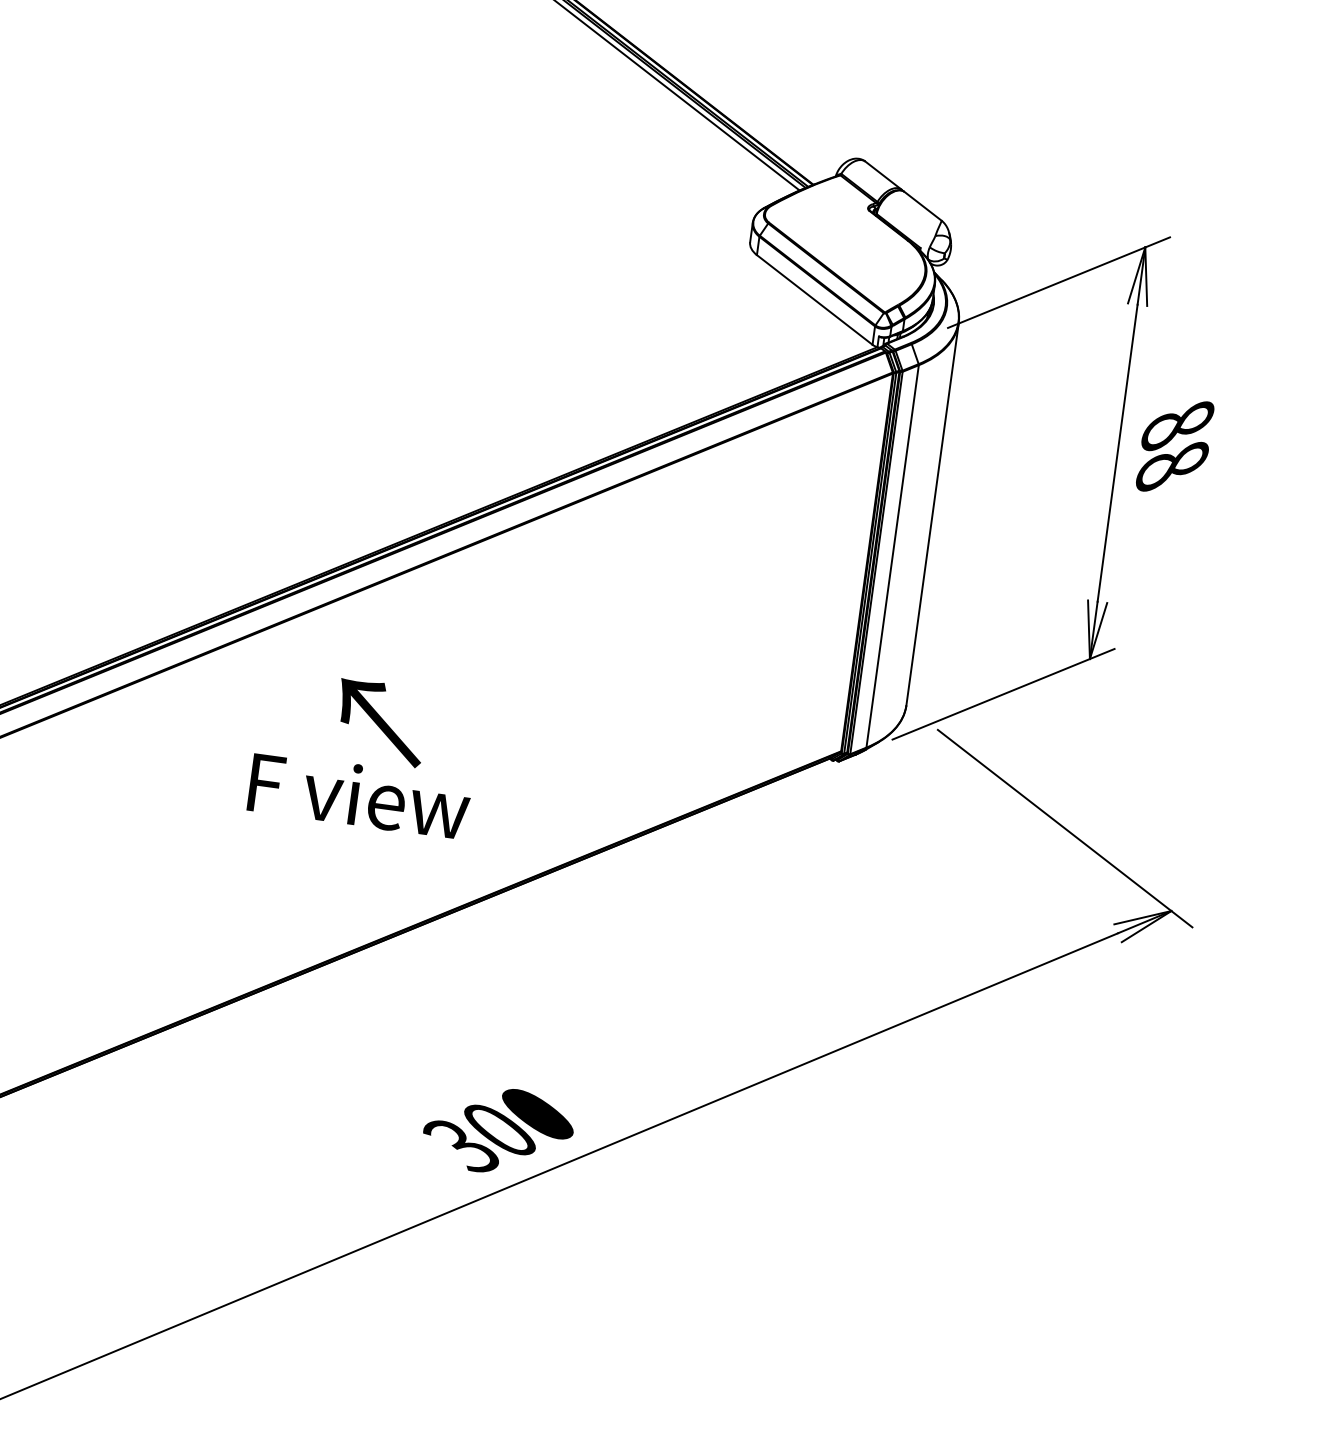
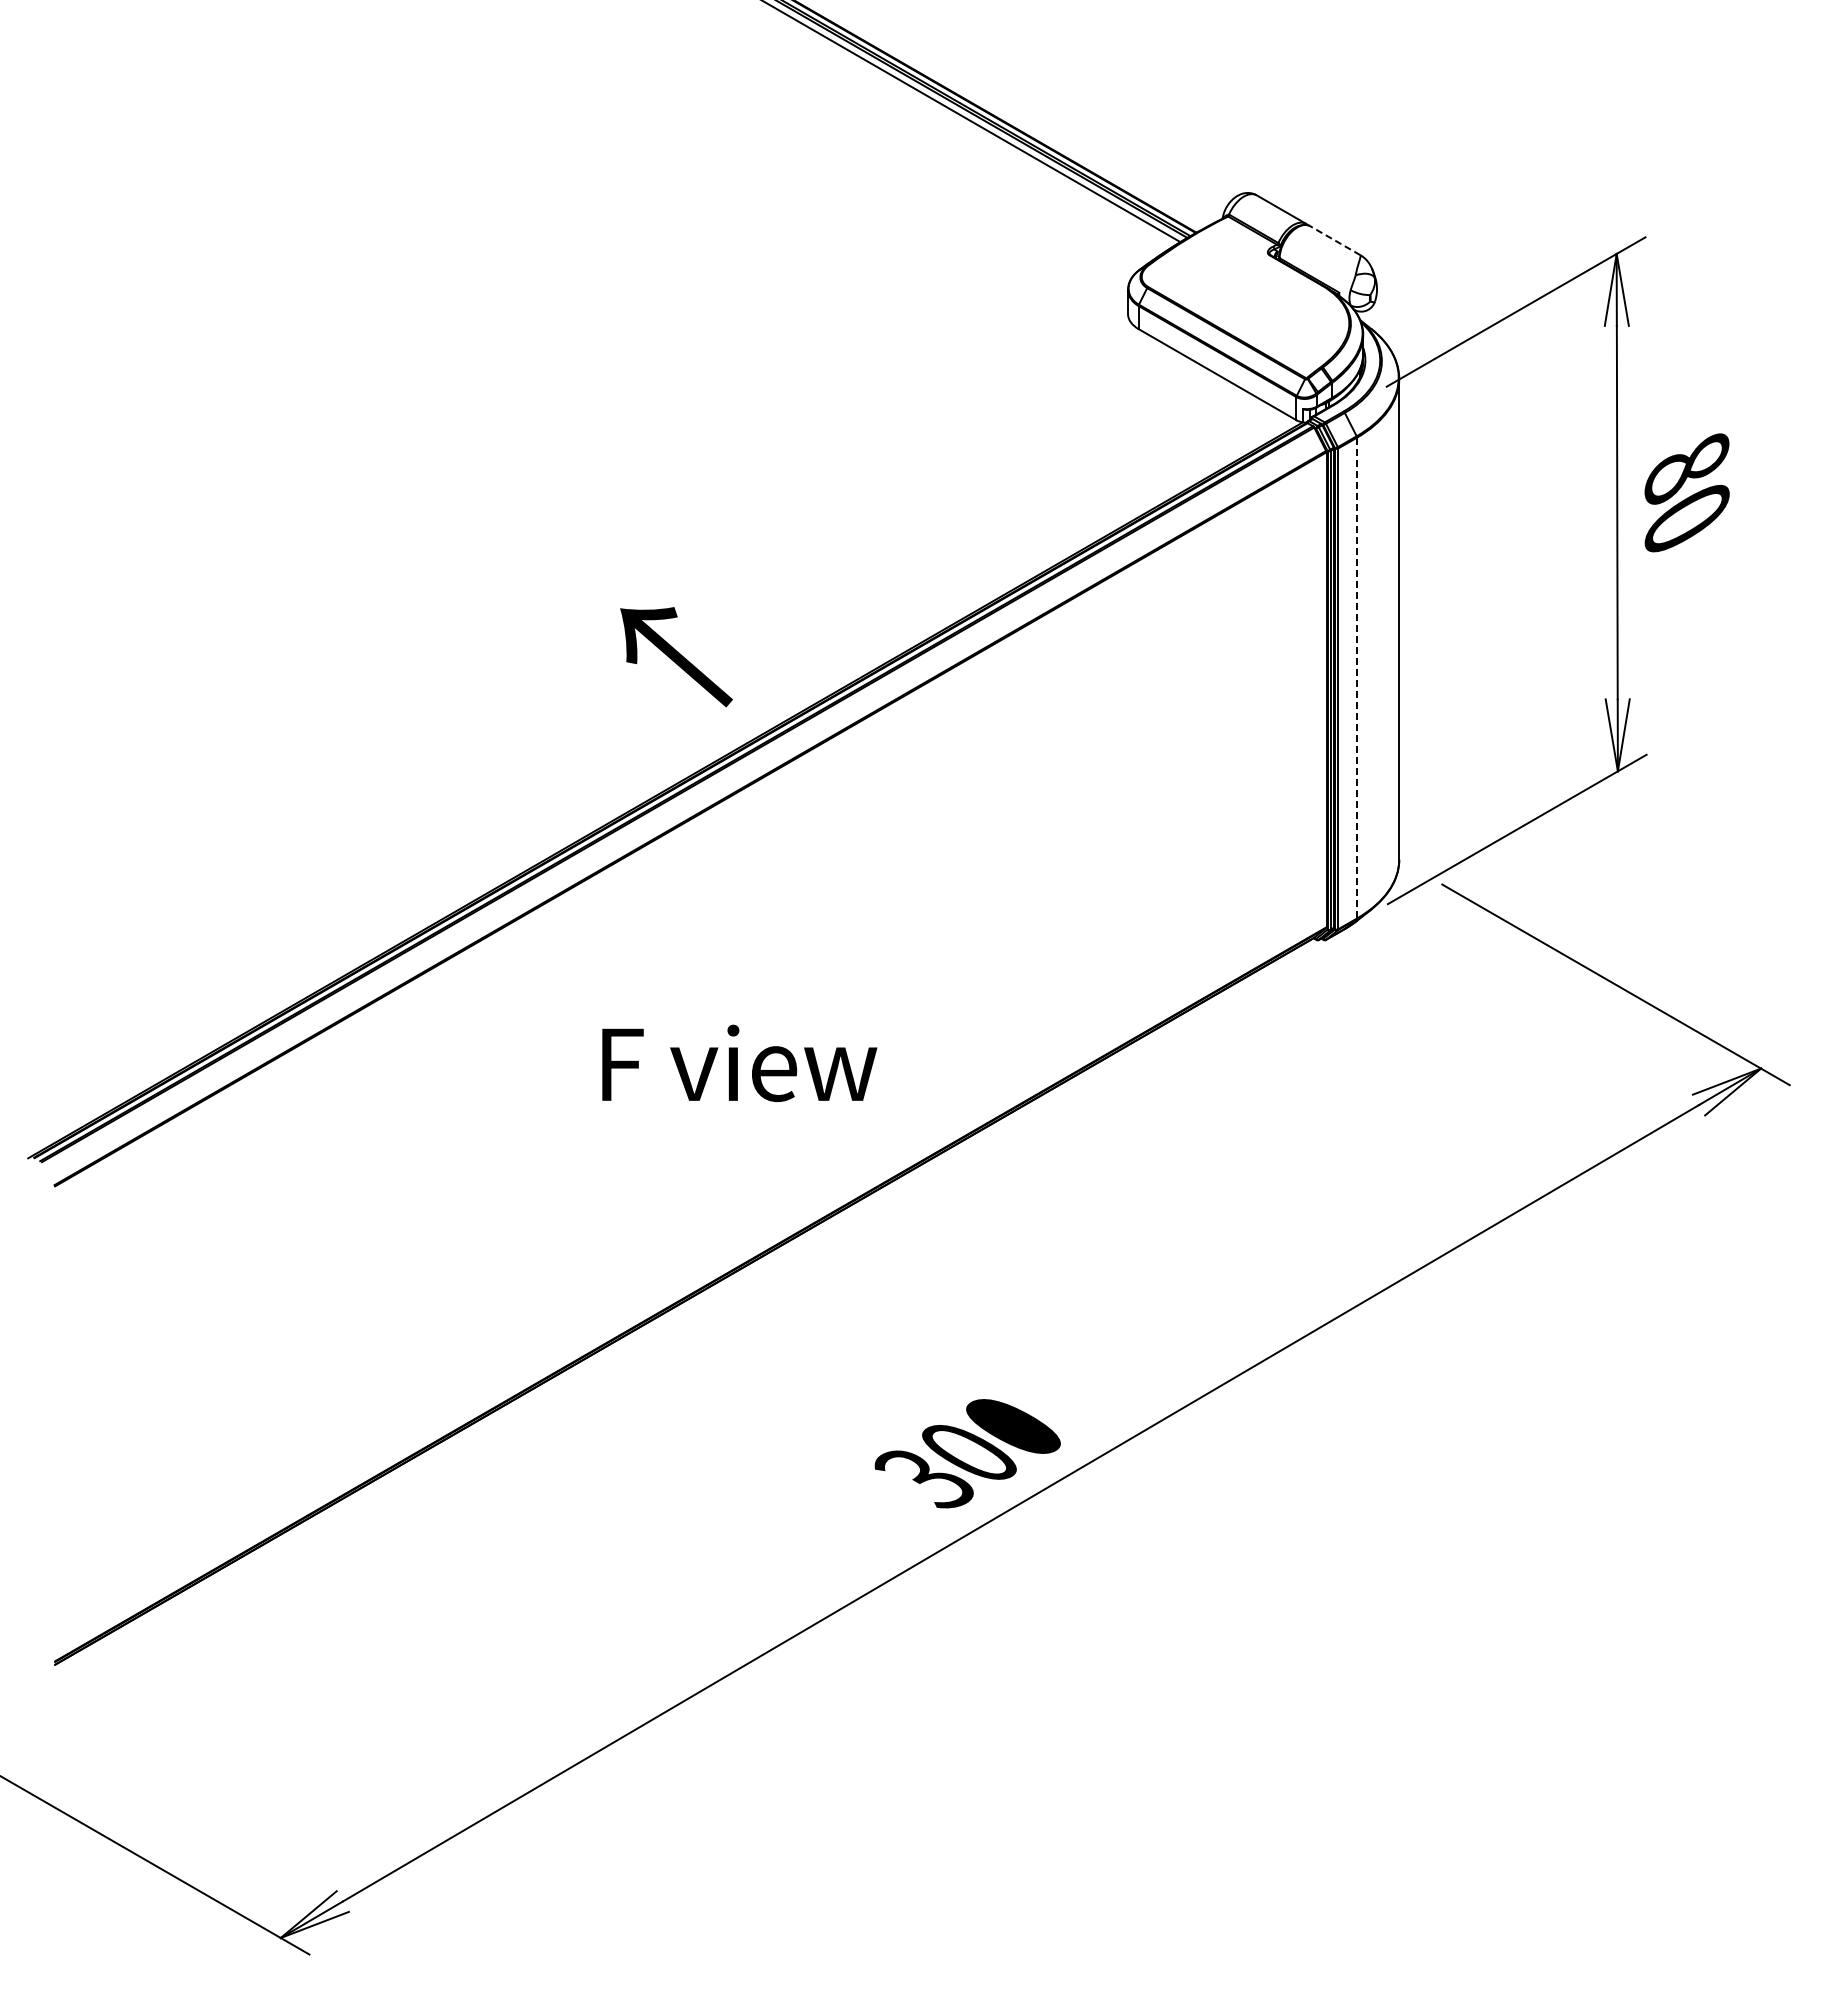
line: (922, 206) -> (1334, 240), solid -> dashed
text: (1171, 466) -> (1686, 519), 88 -> 80
line: (892, 556) -> (1357, 678), solid -> dashed
text: (380, 723) -> (676, 657), moved

